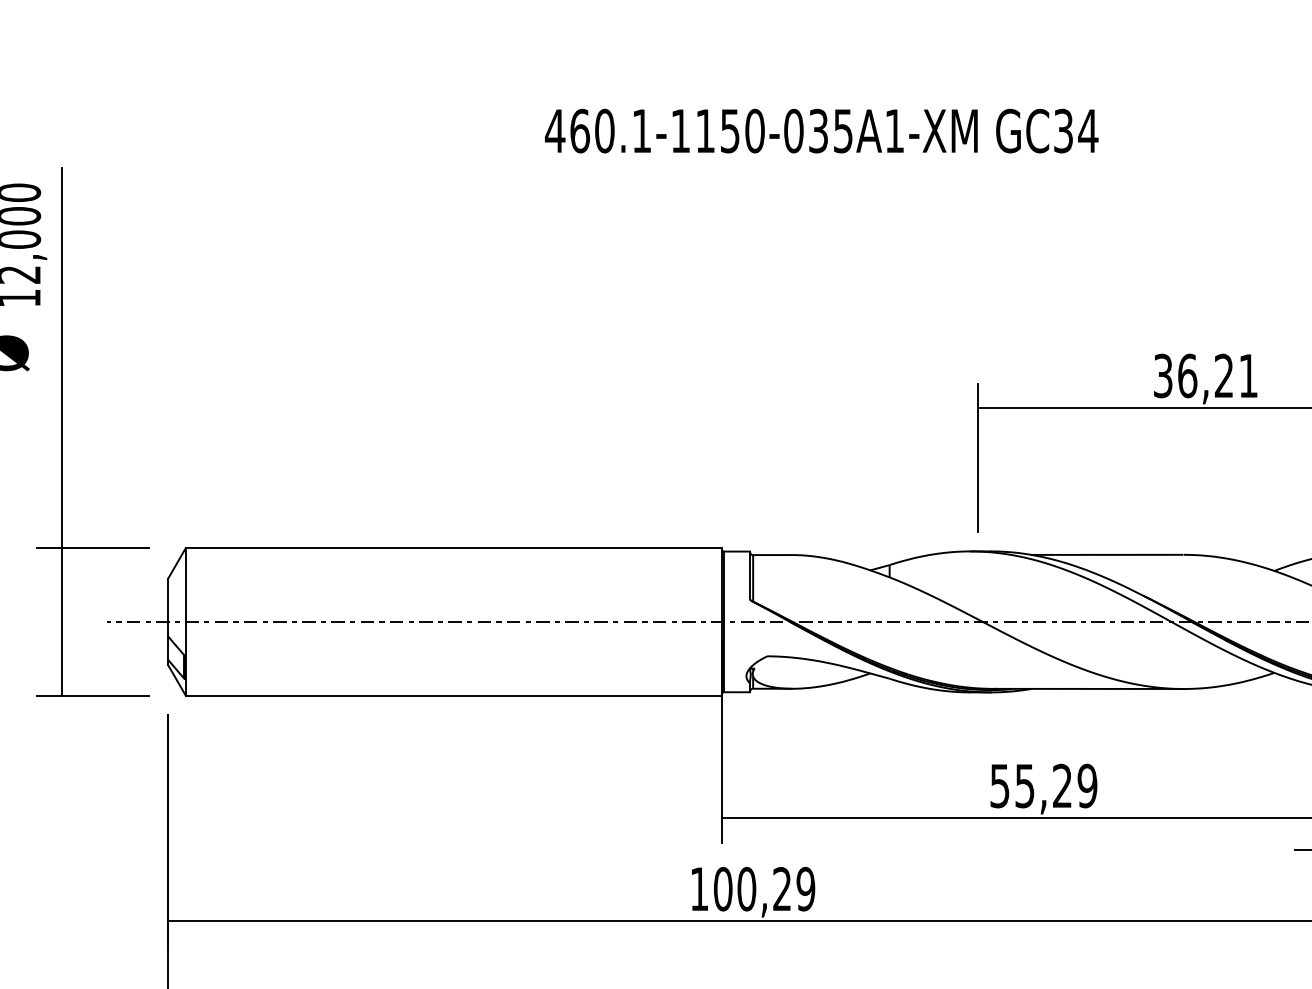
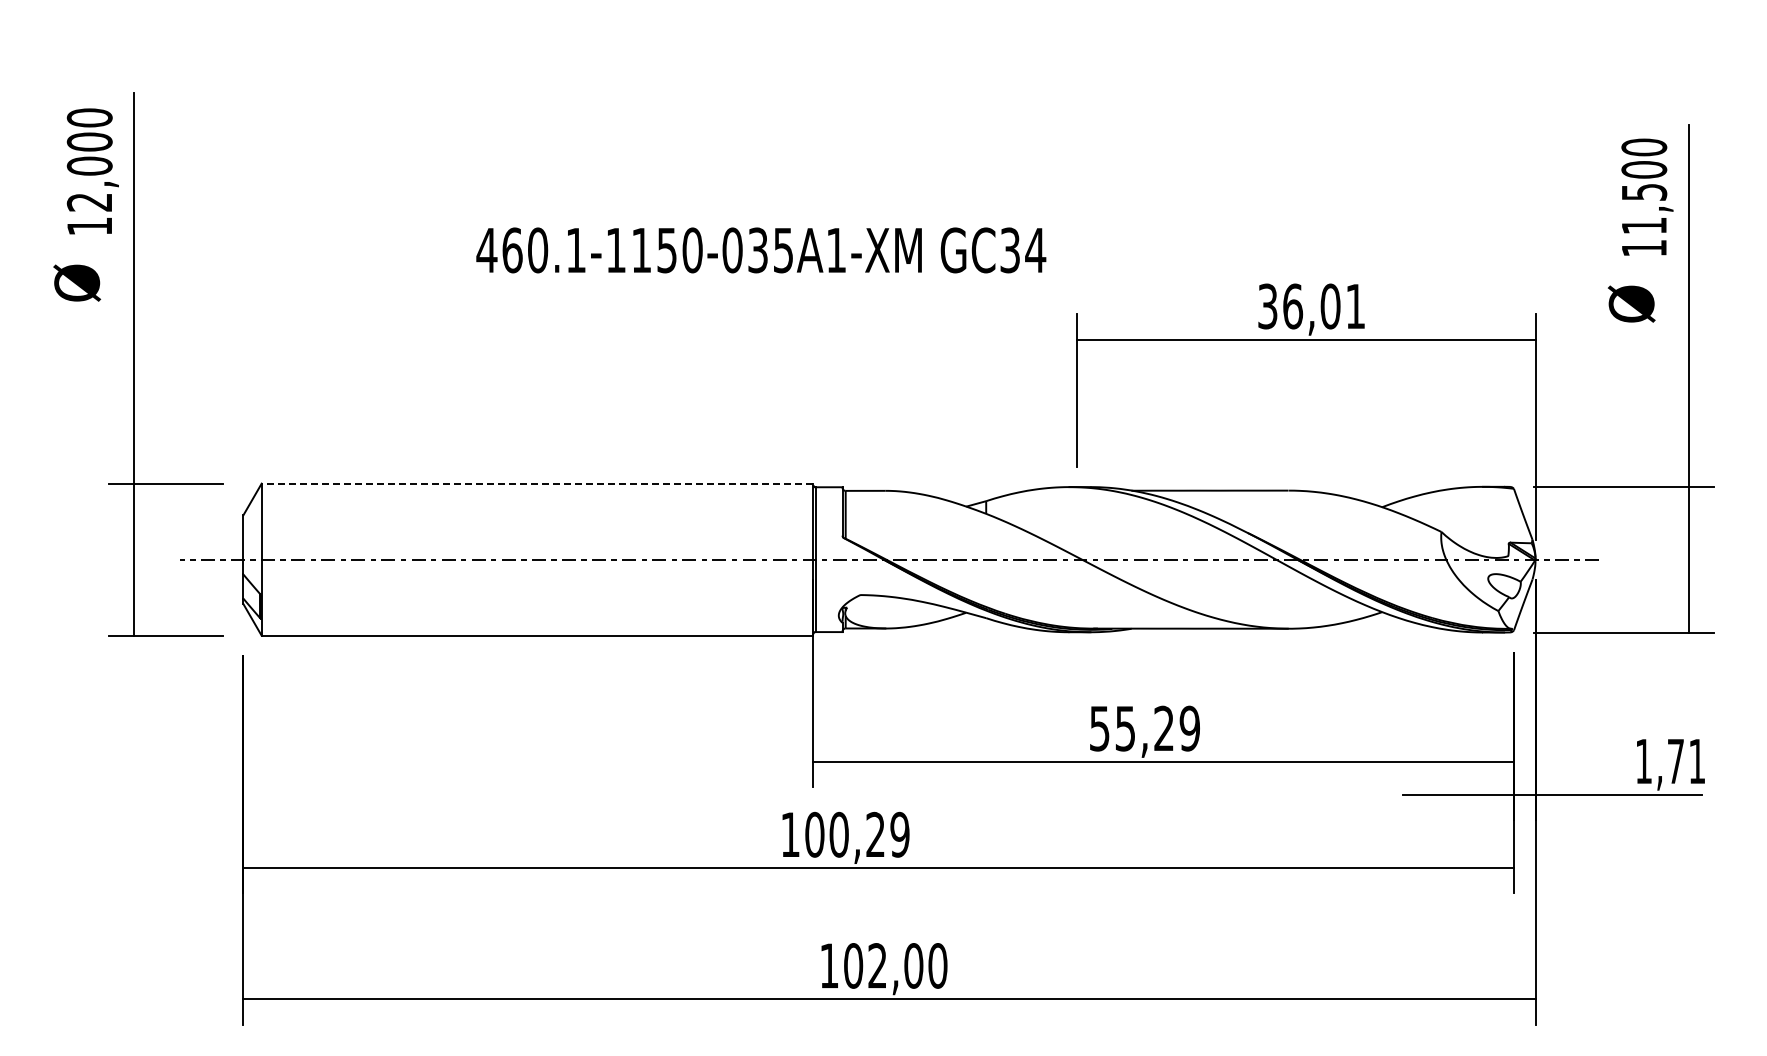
text: (821, 131) -> (761, 250), moved
text: (1224, 375) -> (1330, 306), 36,21 -> 36,01
line: (453, 547) -> (537, 483), solid -> dashed

